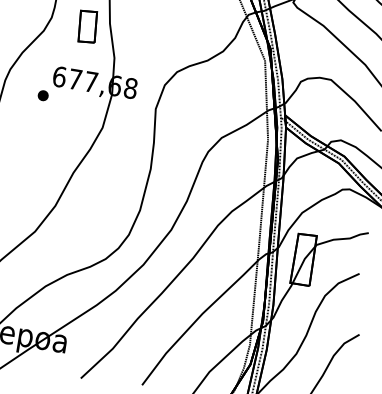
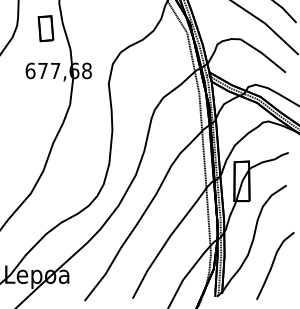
part: (43, 95) -> (20, 87), removed

